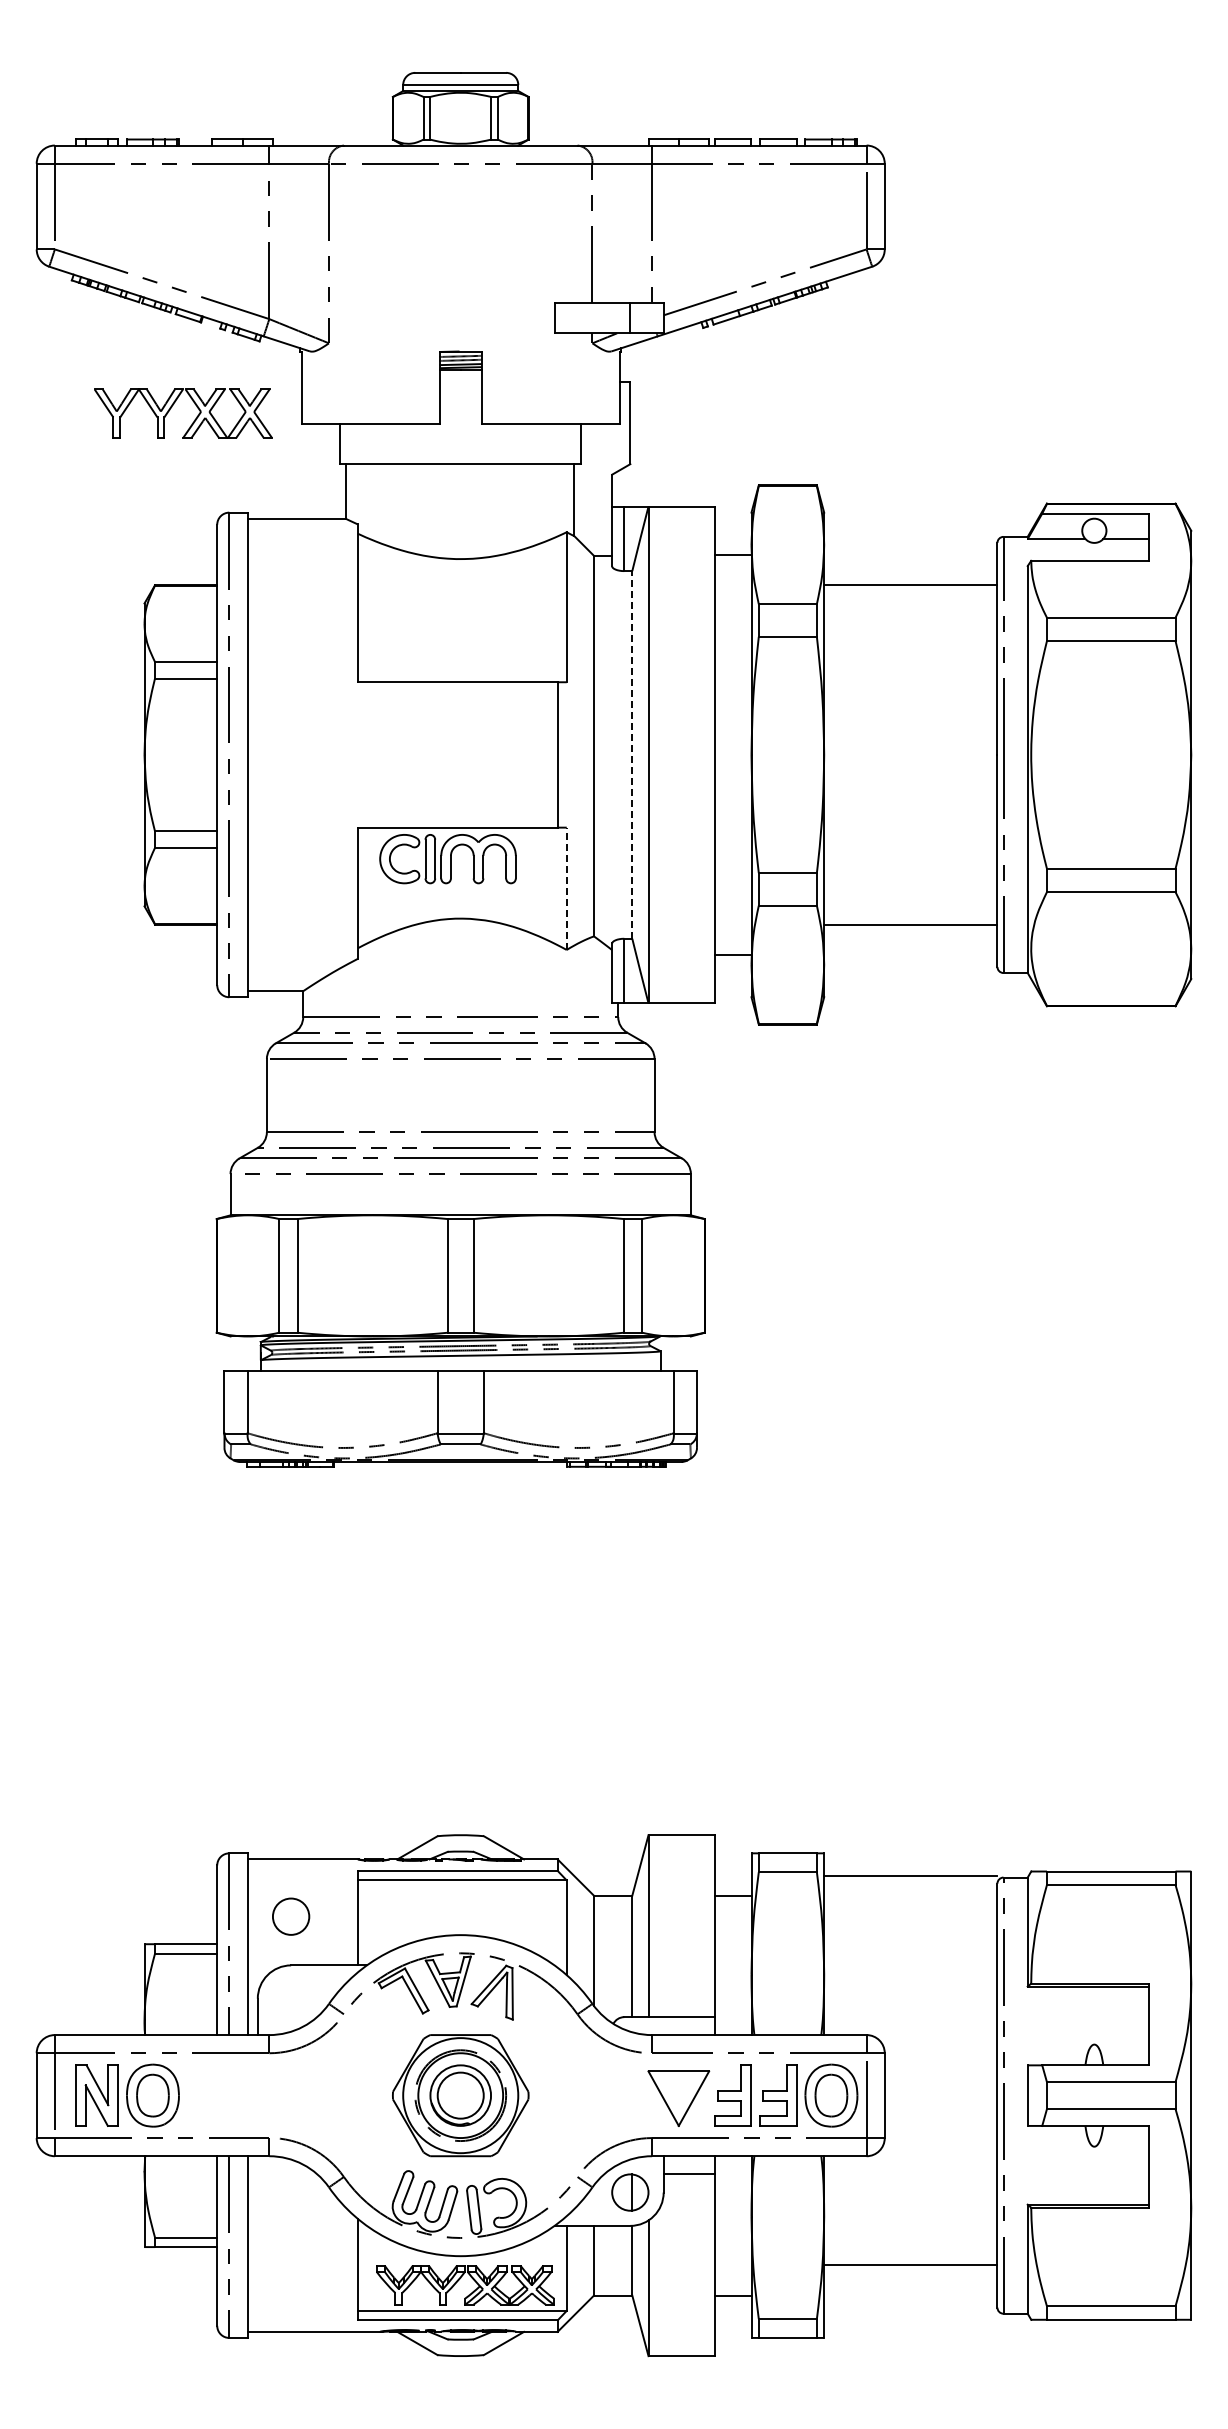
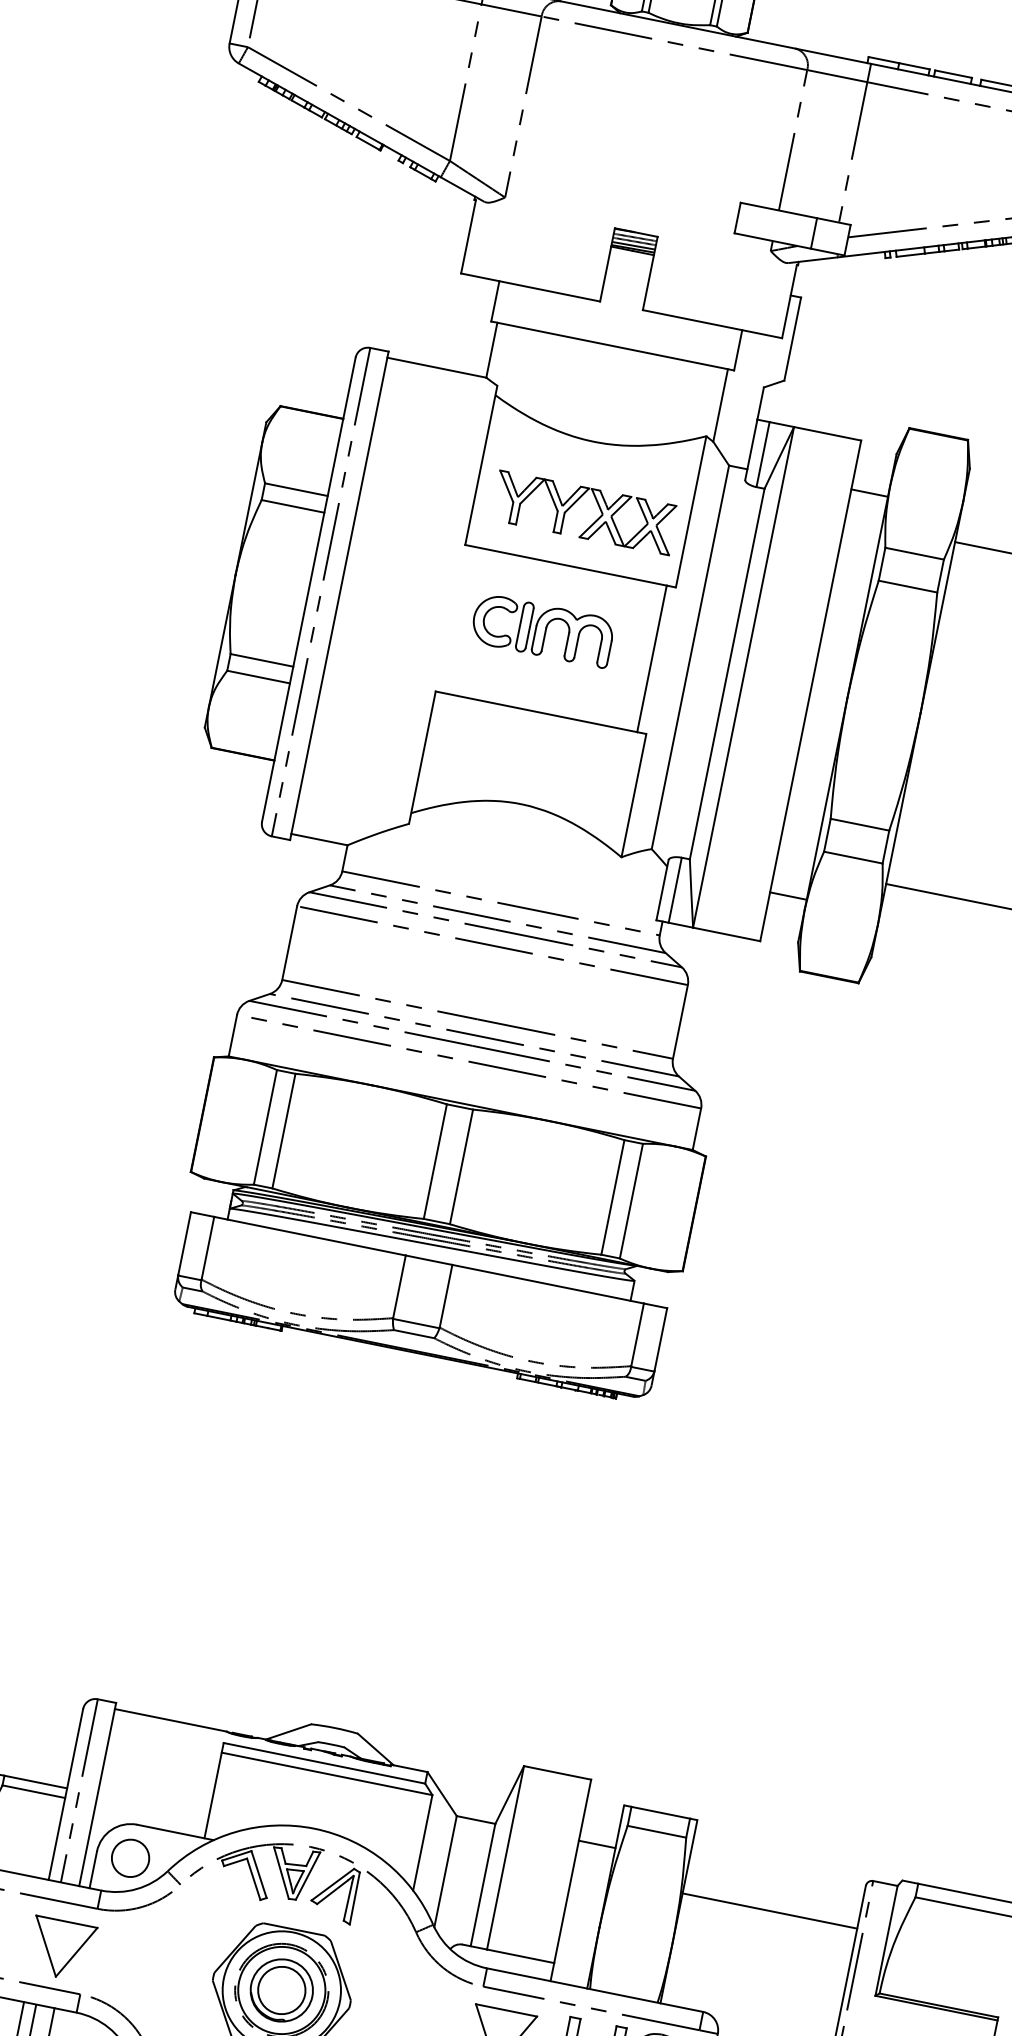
part: (172, 407) -> (574, 504), moved
line: (632, 754) -> (727, 673), dashed -> solid
part: (447, 859) -> (542, 631), moved
line: (566, 888) -> (633, 795), dashed -> solid
line: (910, 1876) -> (769, 1911), moved
circle: (291, 1916) -> (130, 1858), moved
part: (242, 2098) -> (61, 1949), added

